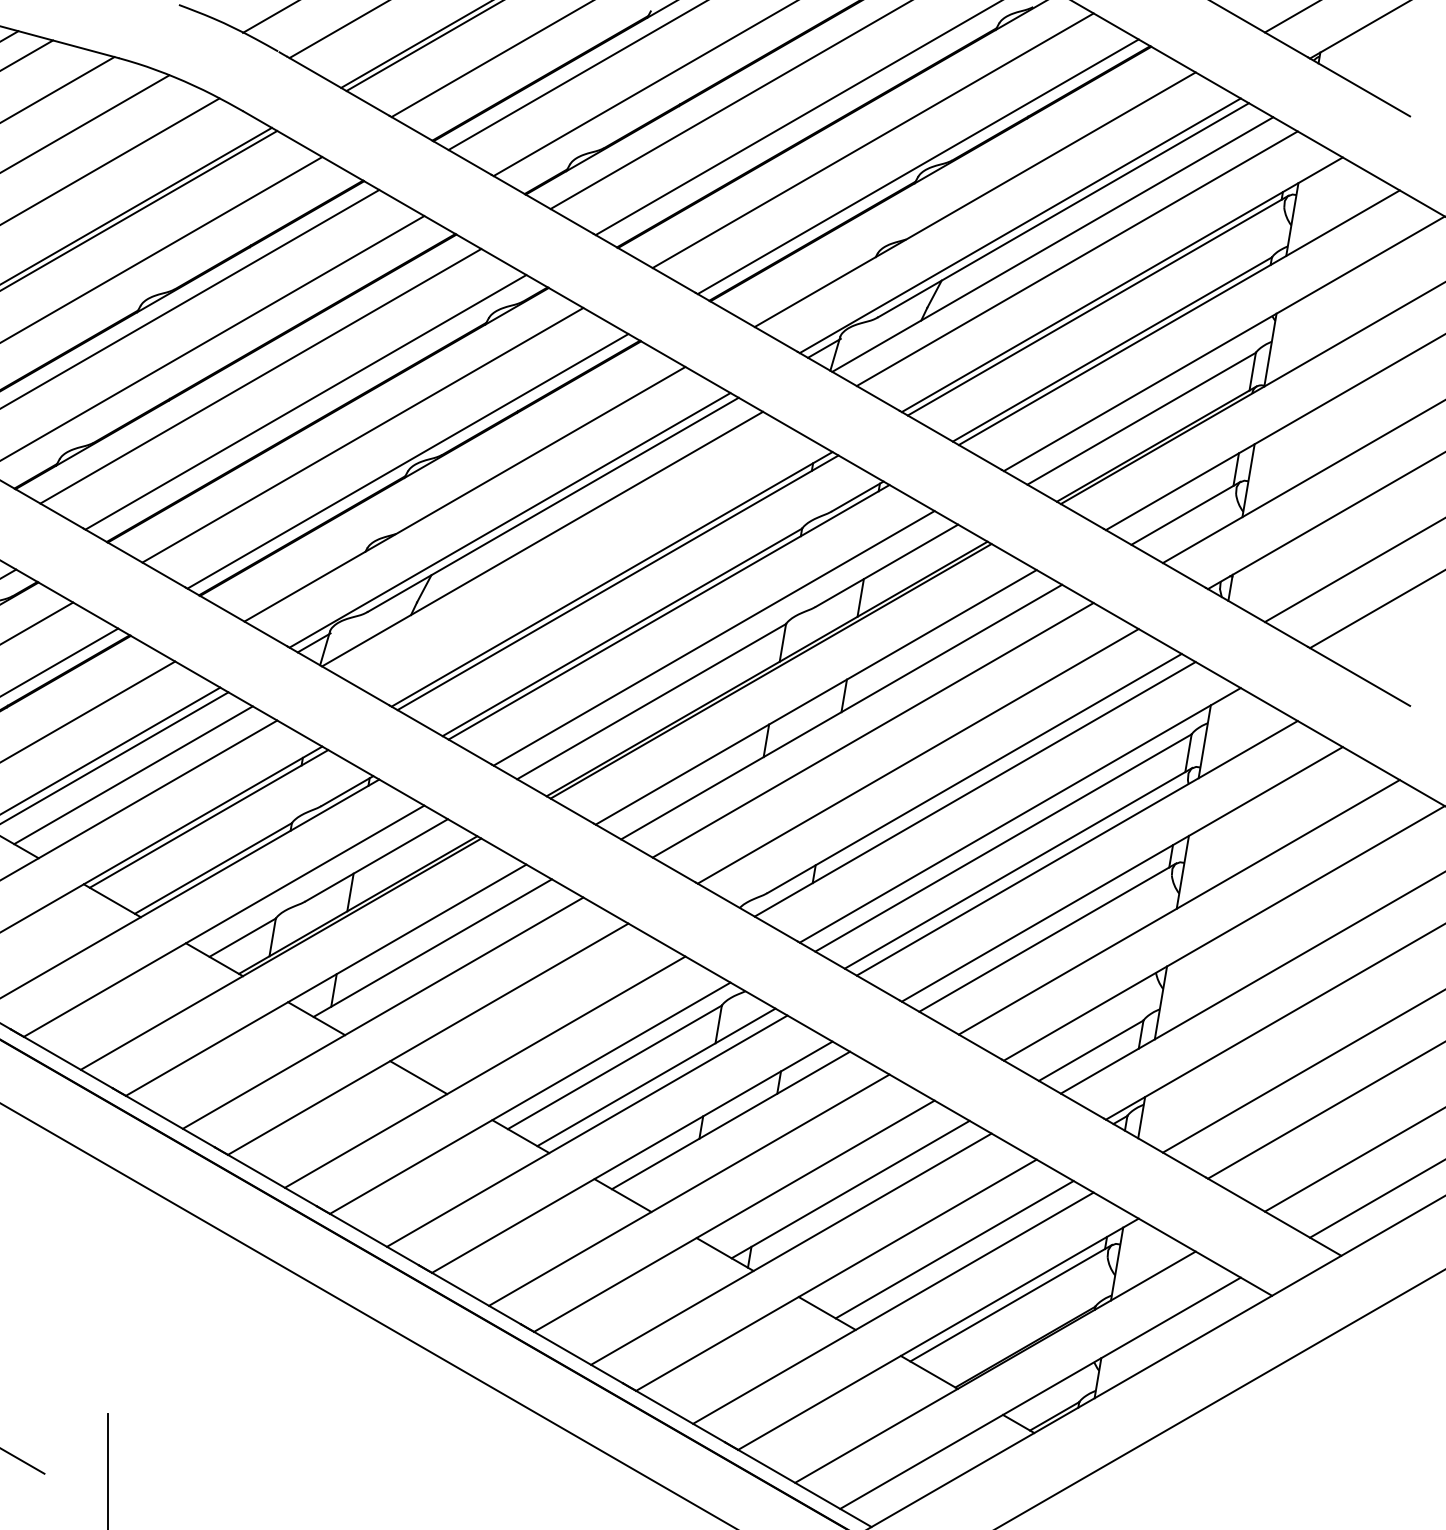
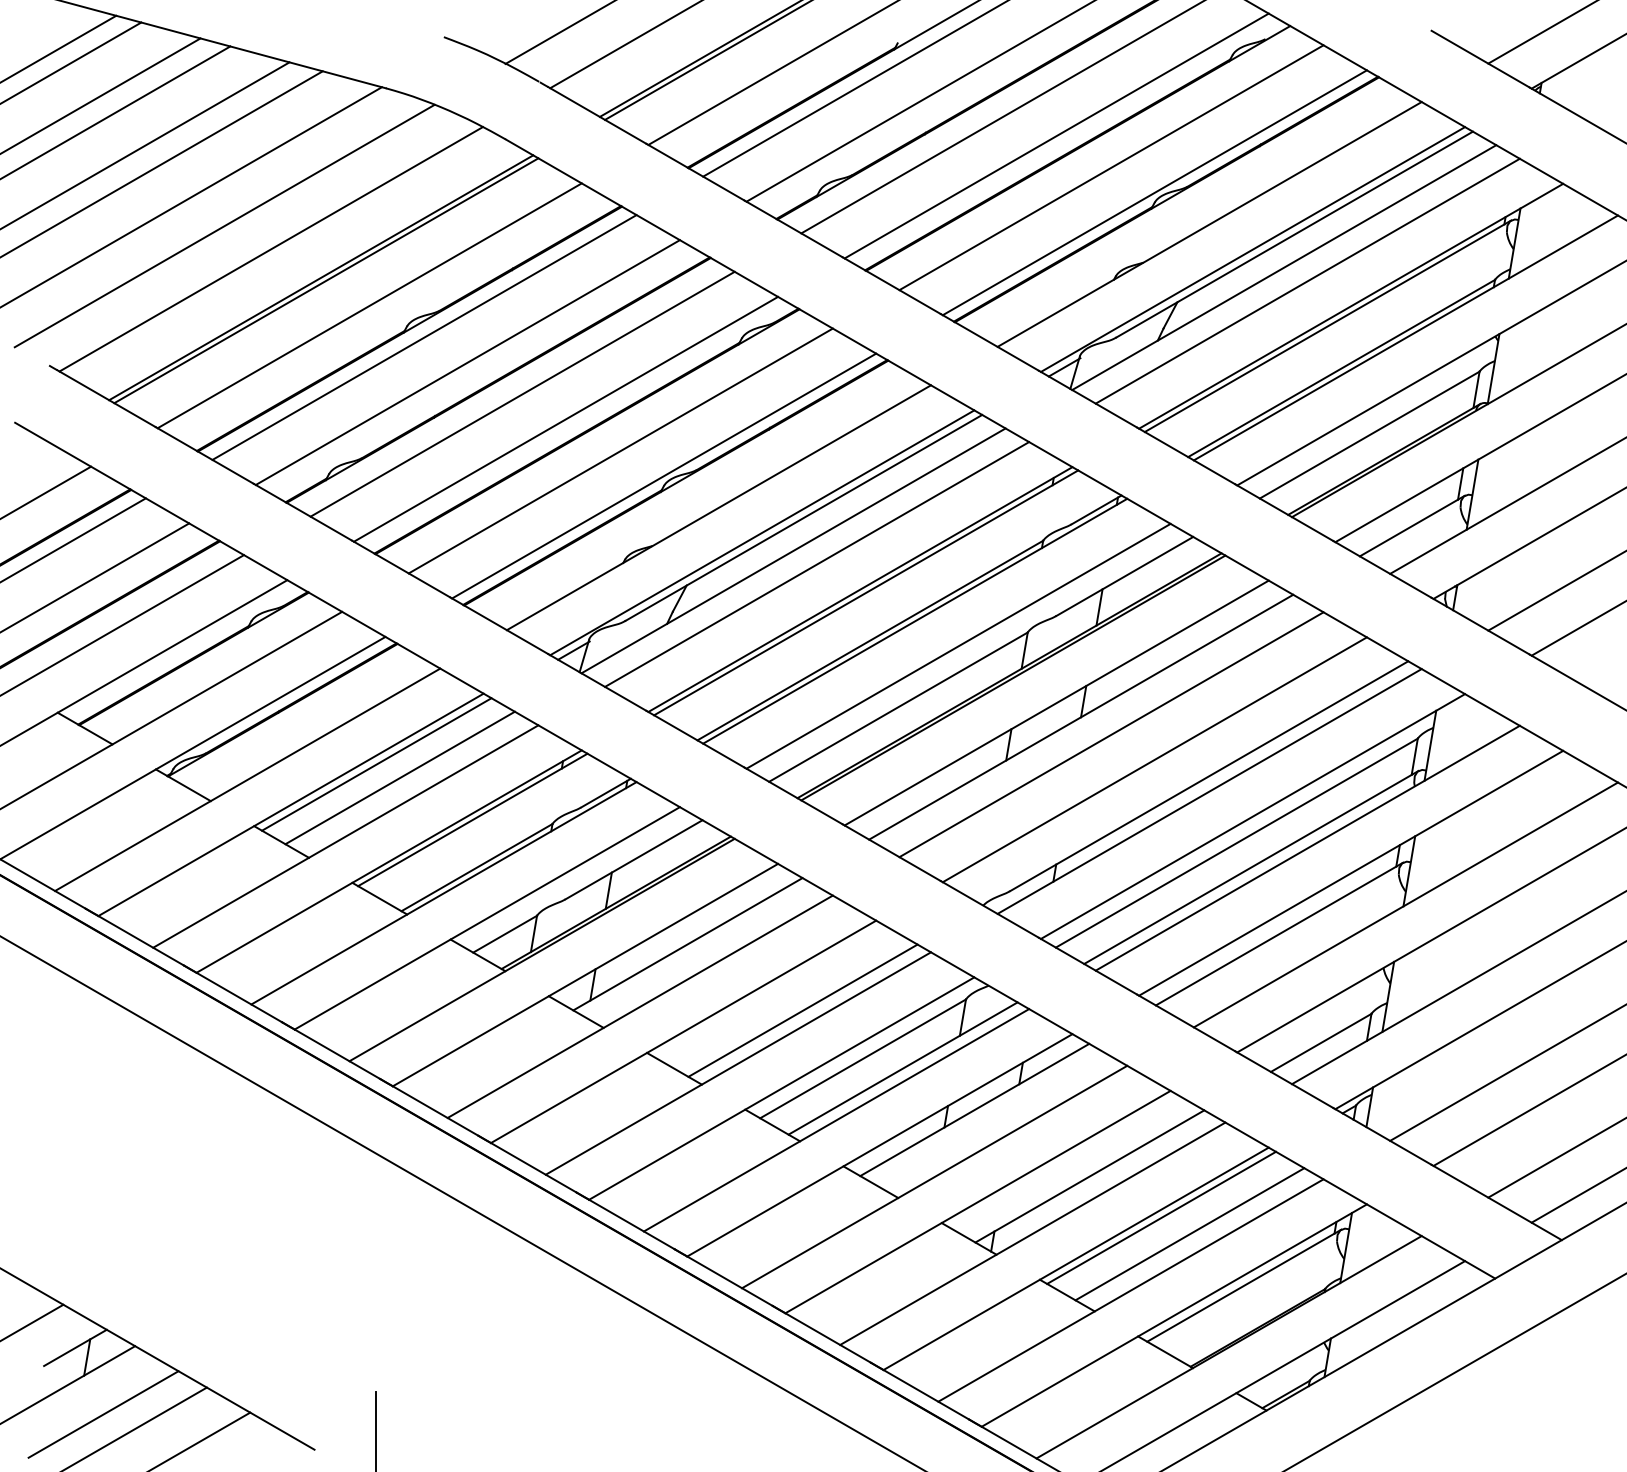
line: (567, 553) -> (817, 564), added
line: (551, 1017) -> (802, 1010), added
line: (925, 1232) -> (1161, 1217), added

